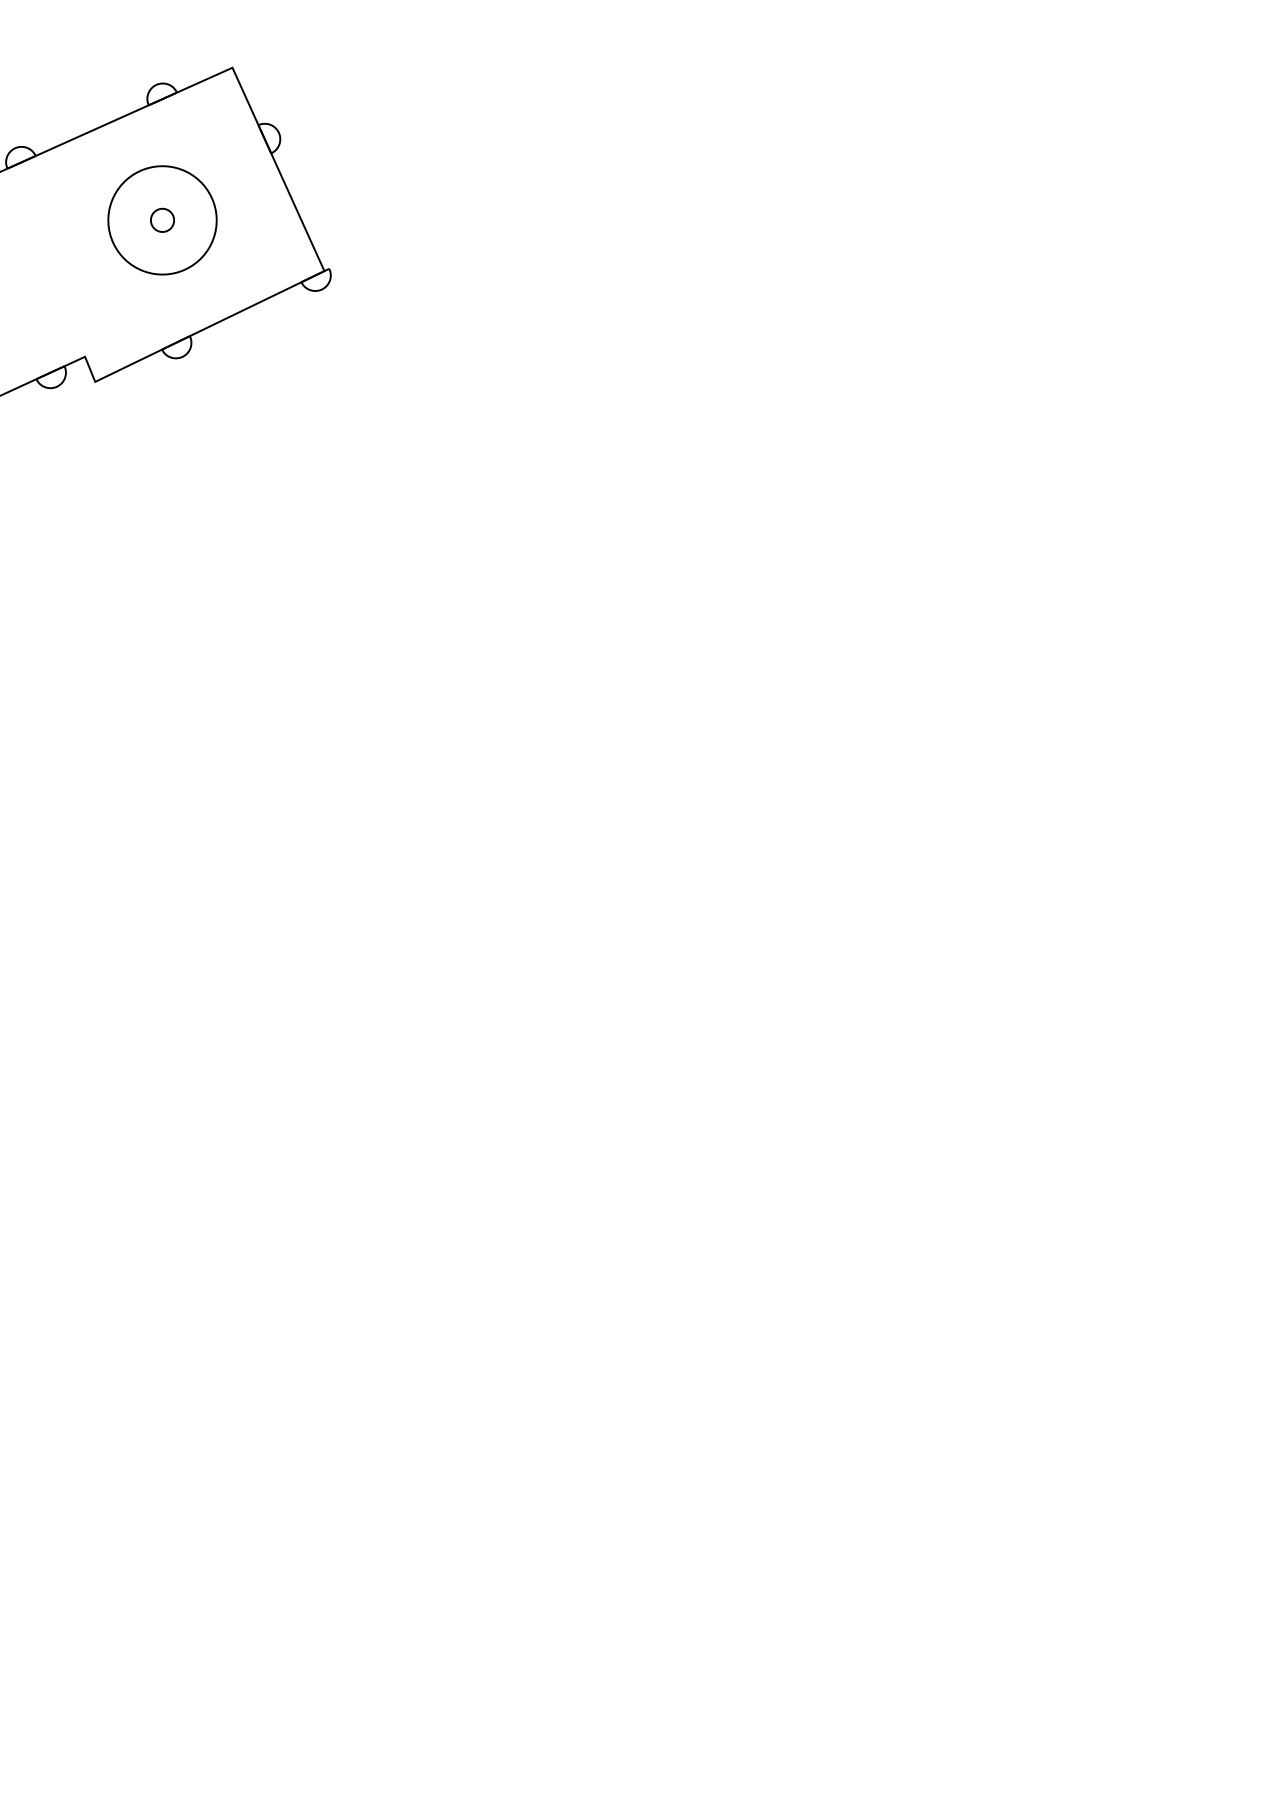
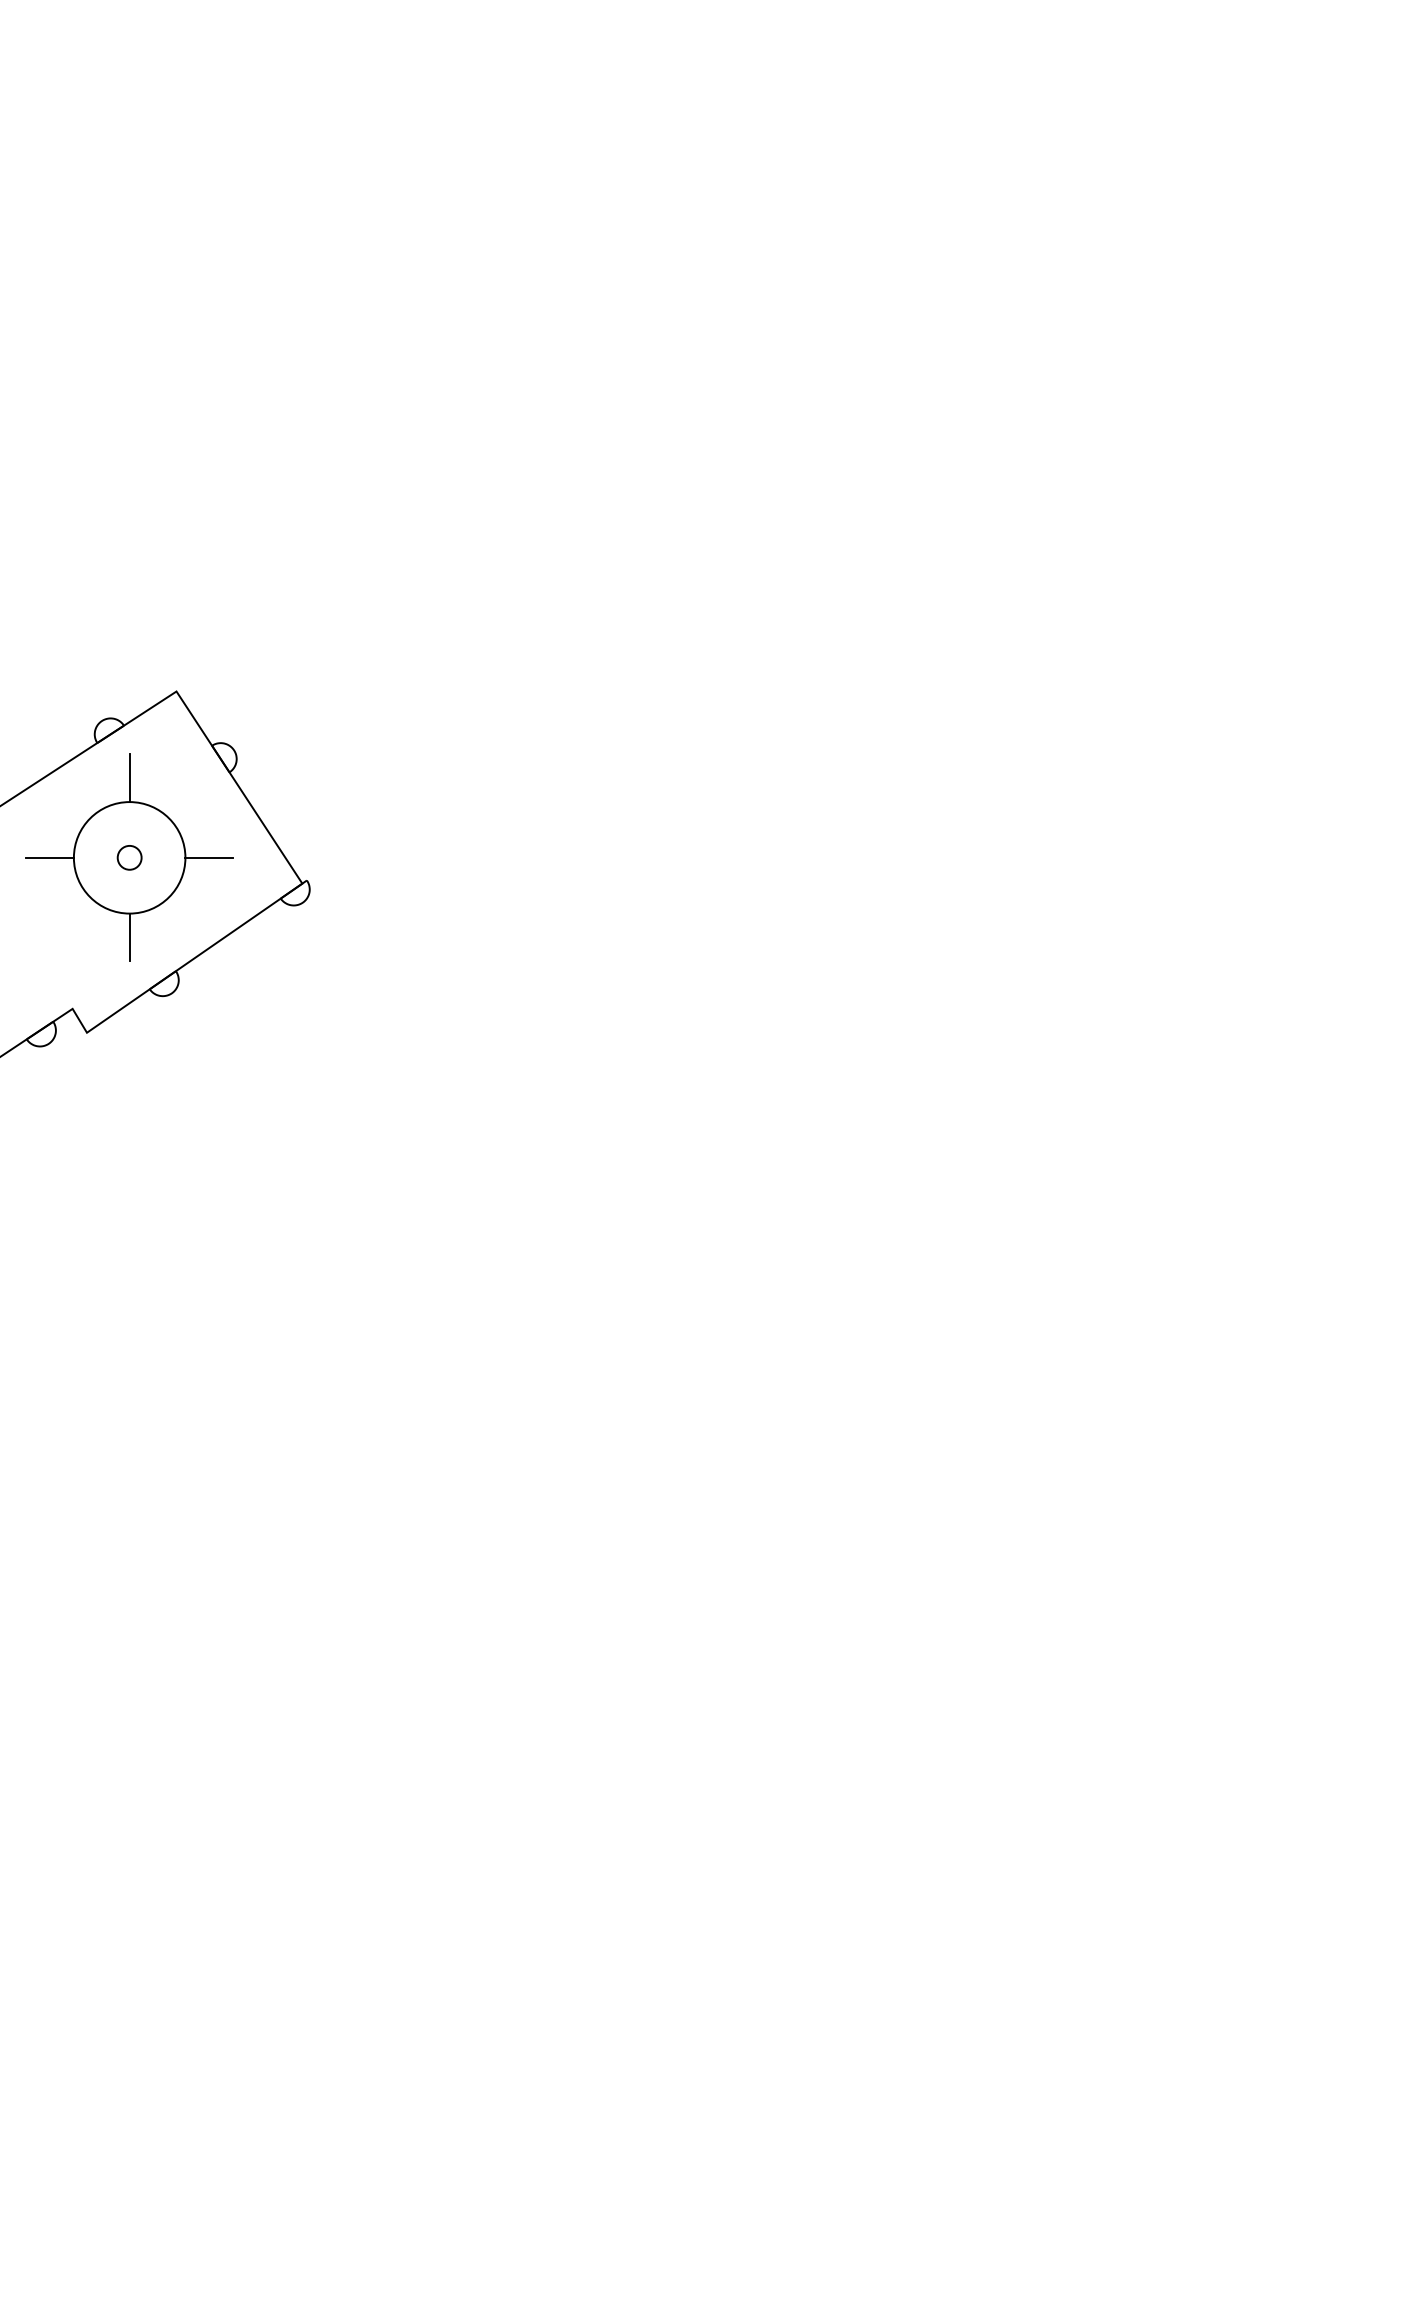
line: (174, 144) -> (129, 778), added
line: (85, 208) -> (49, 857), added
line: (239, 232) -> (209, 857), added
line: (150, 296) -> (129, 937), added

